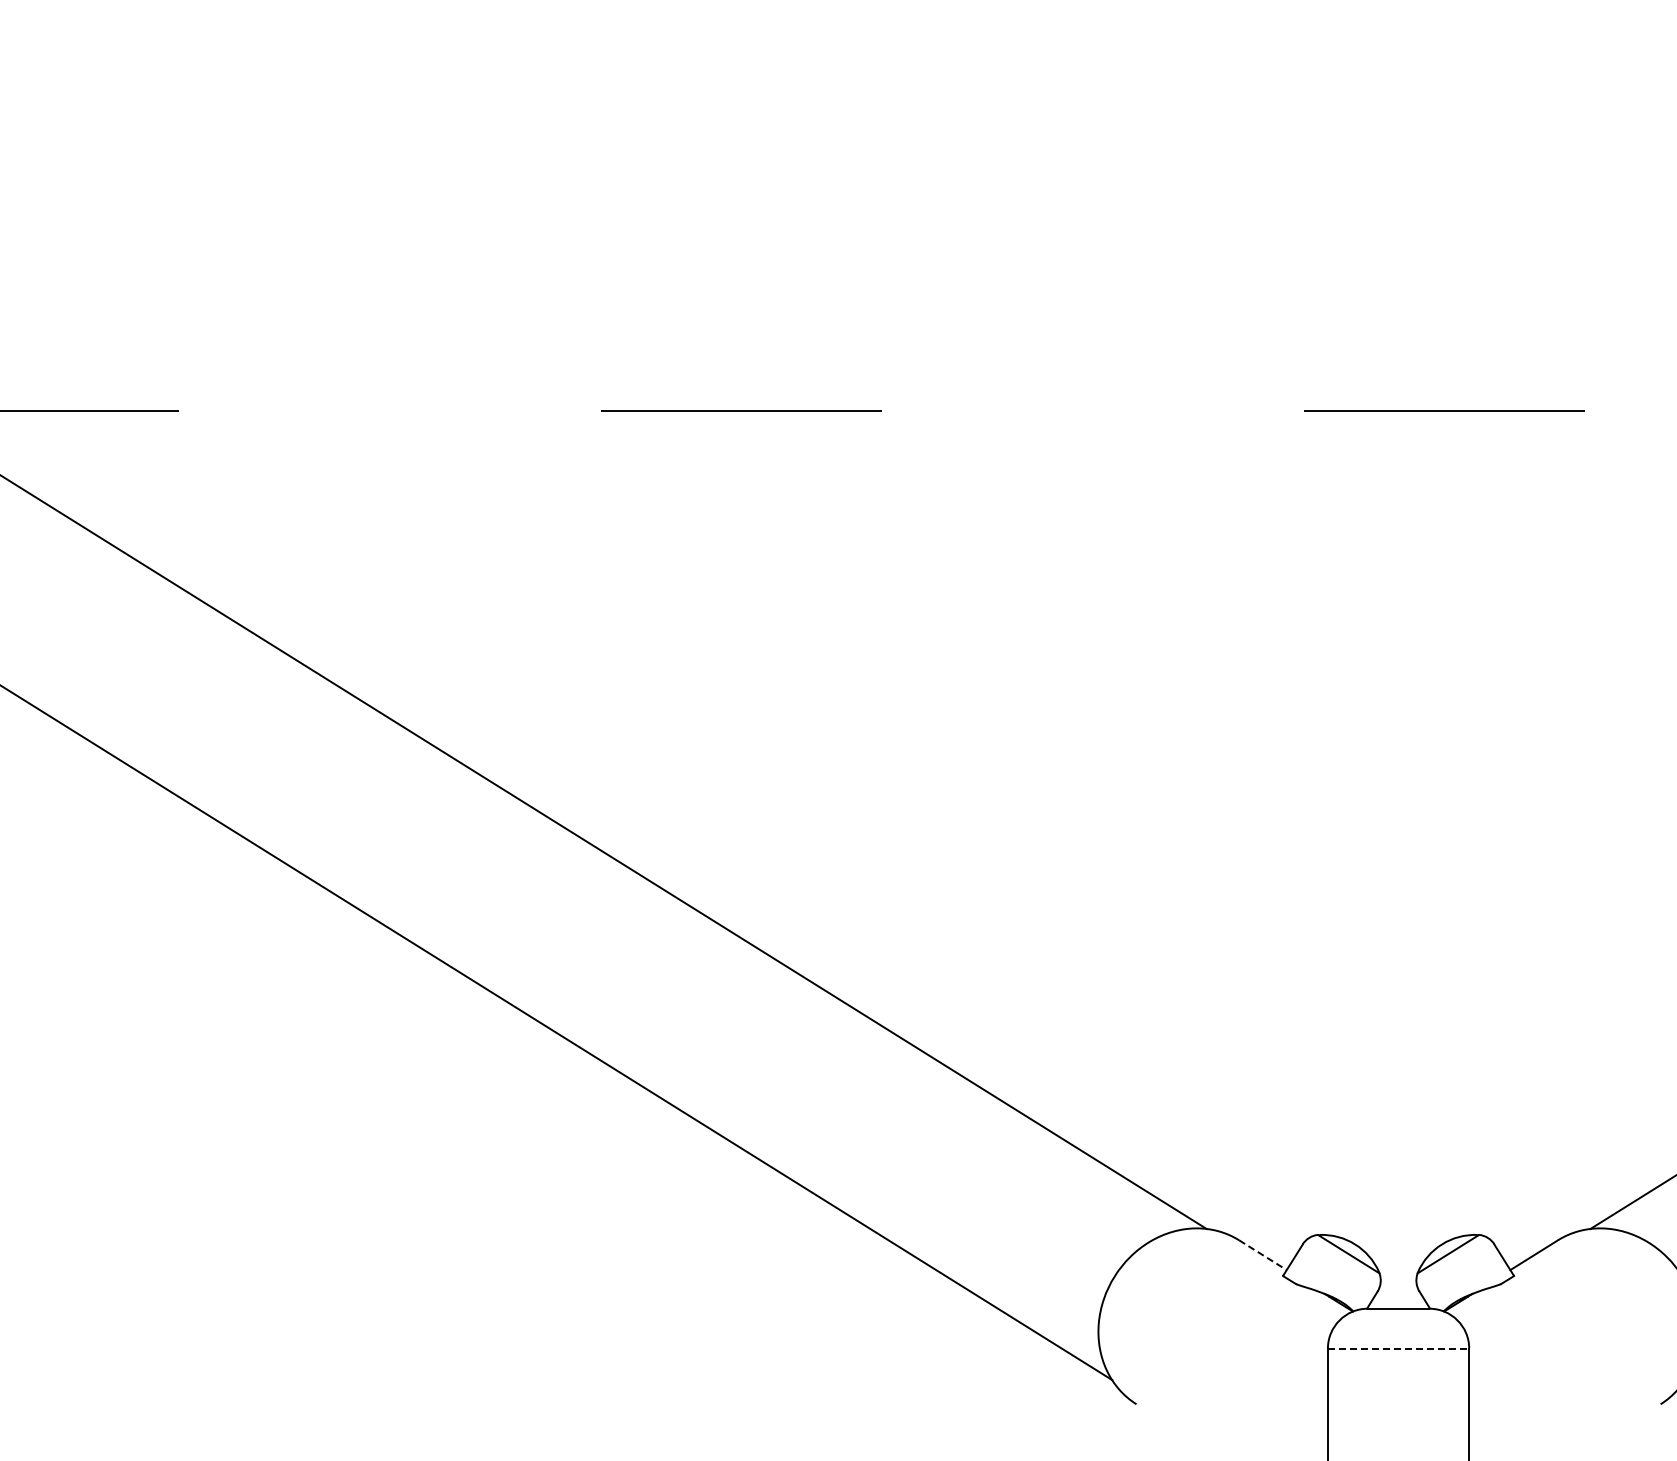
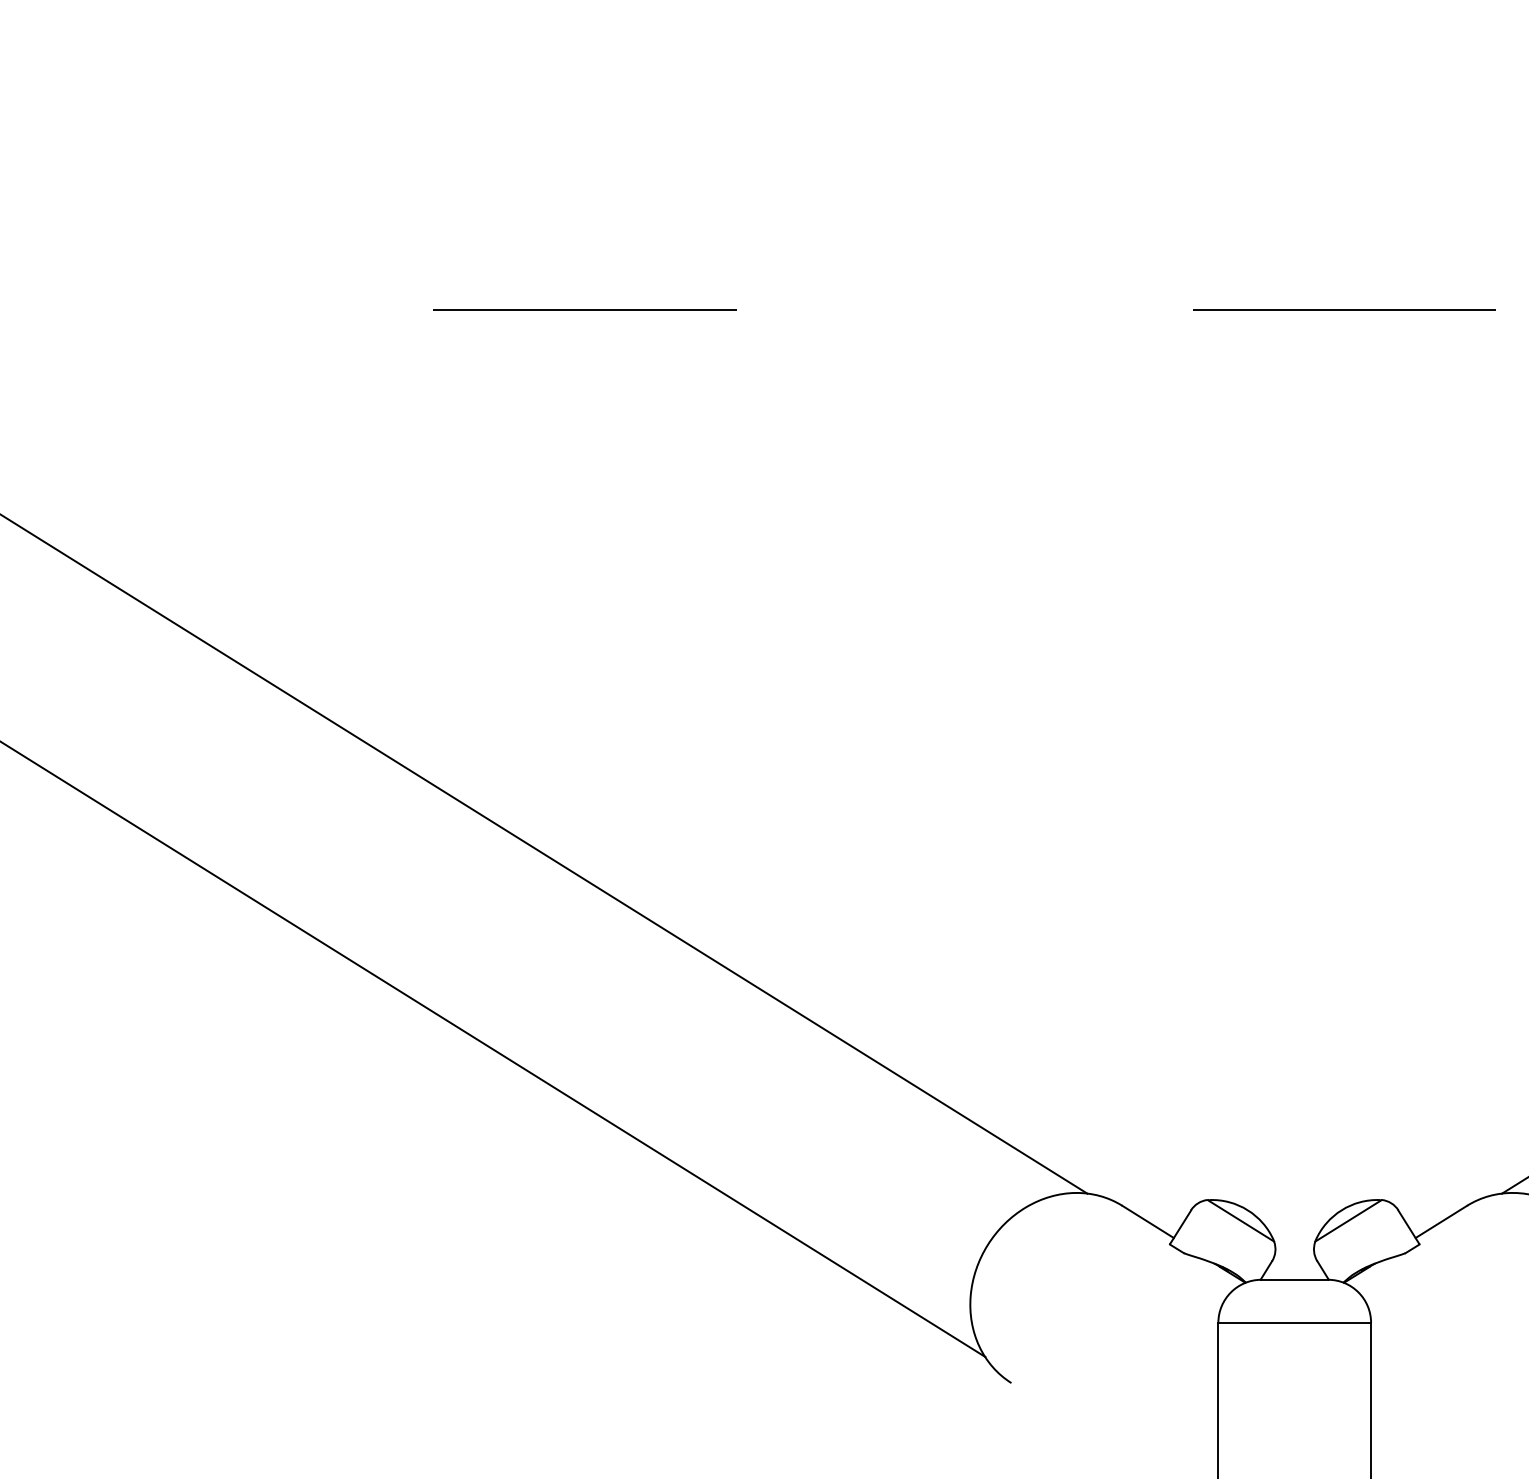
line: (1263, 1255) -> (1148, 1222), dashed -> solid
line: (1398, 1348) -> (1294, 1322), dashed -> solid

